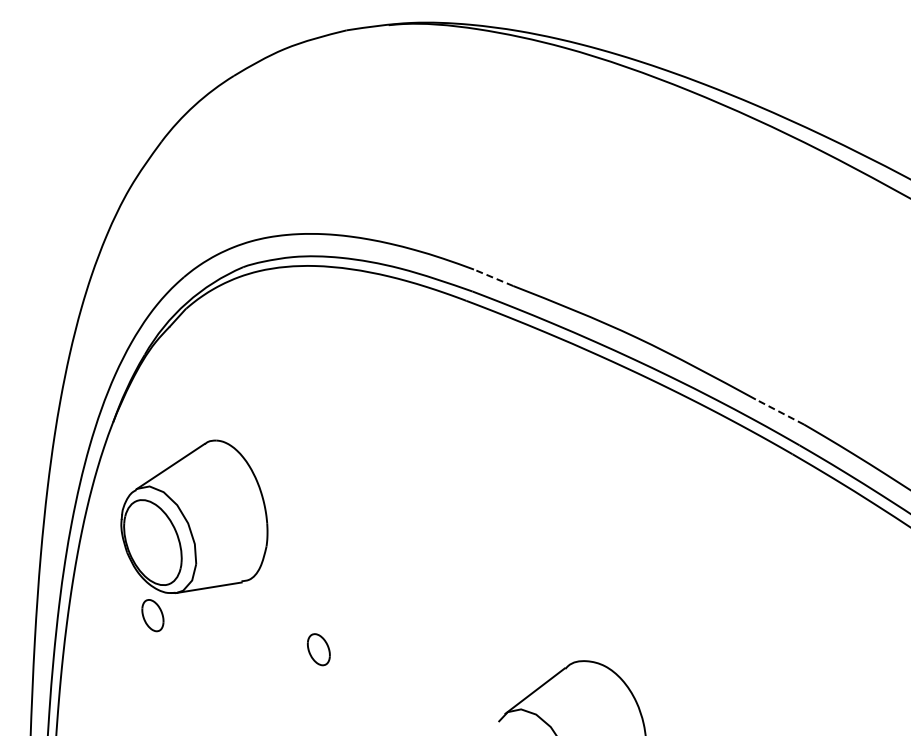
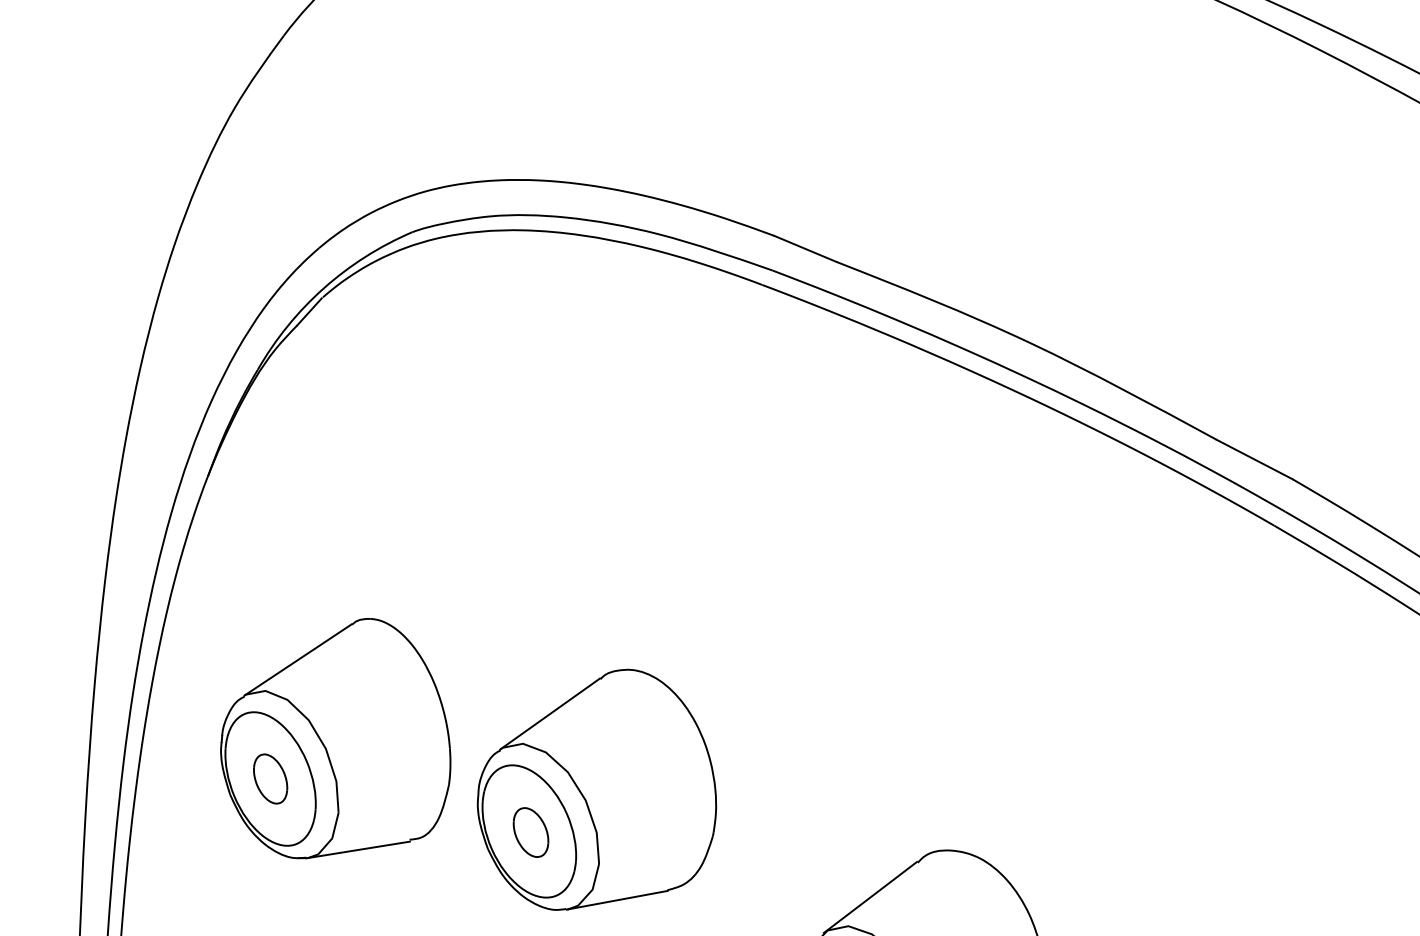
line: (493, 277) -> (805, 248), dashed -> solid
line: (779, 411) -> (1253, 458), dashed -> solid
part: (194, 516) -> (335, 738), moved
part: (360, 622) -> (596, 789), added

